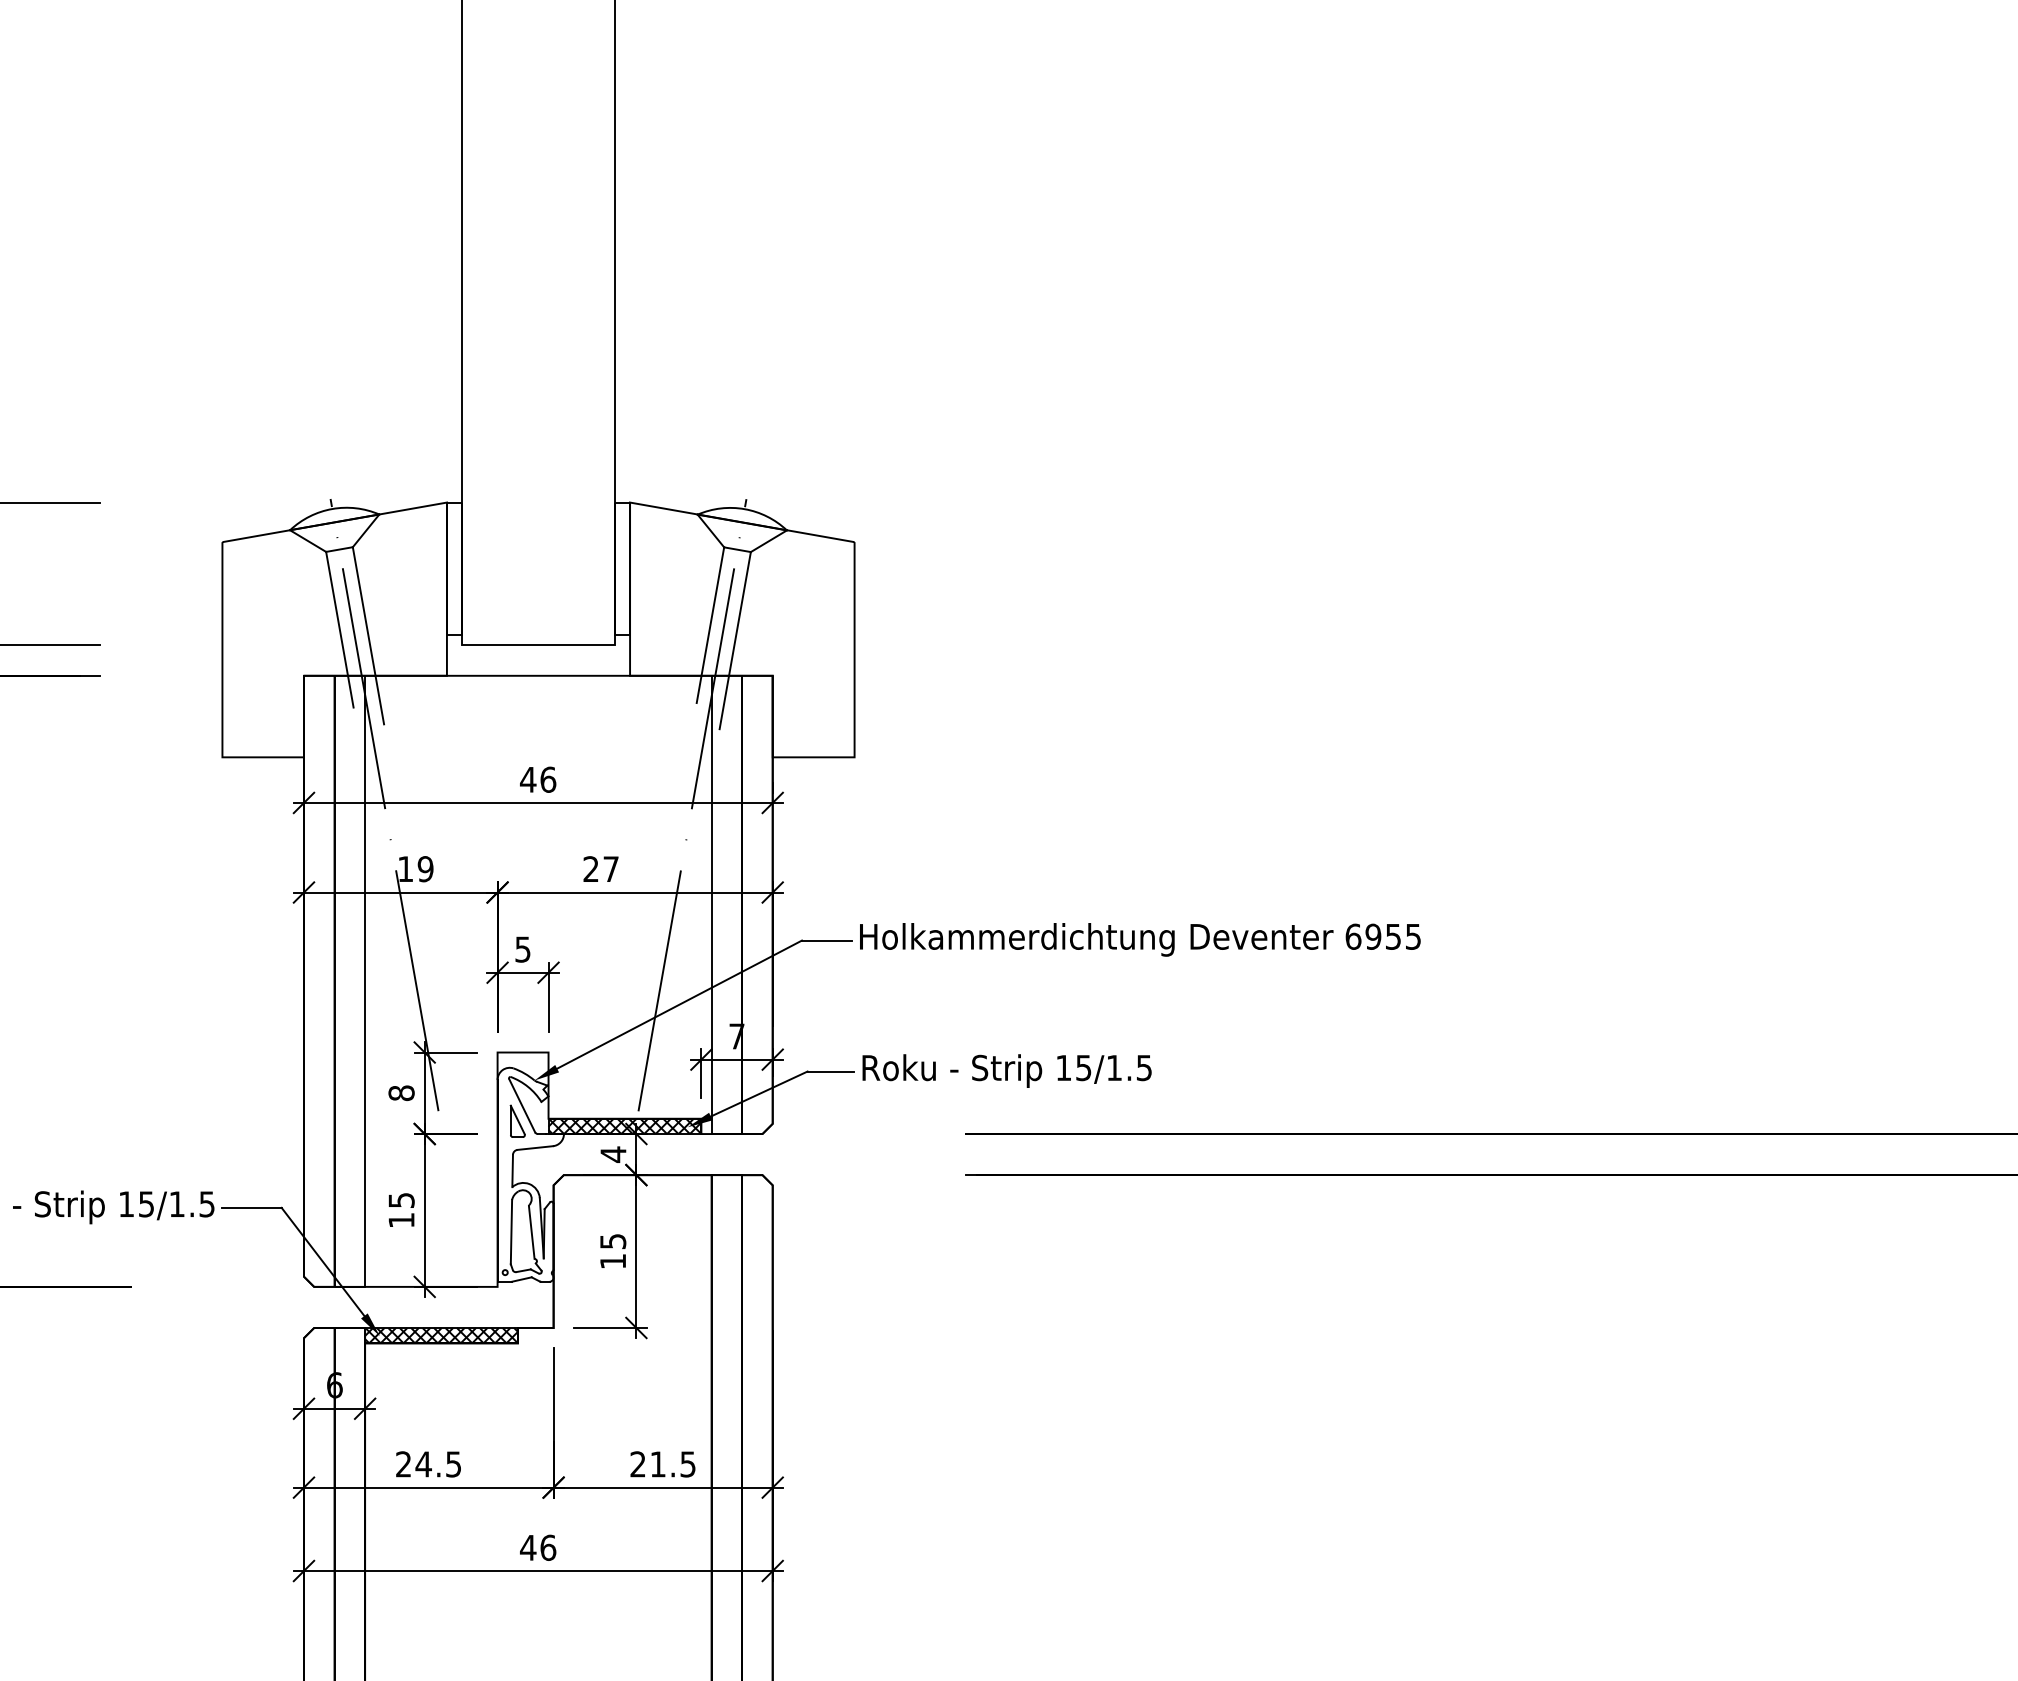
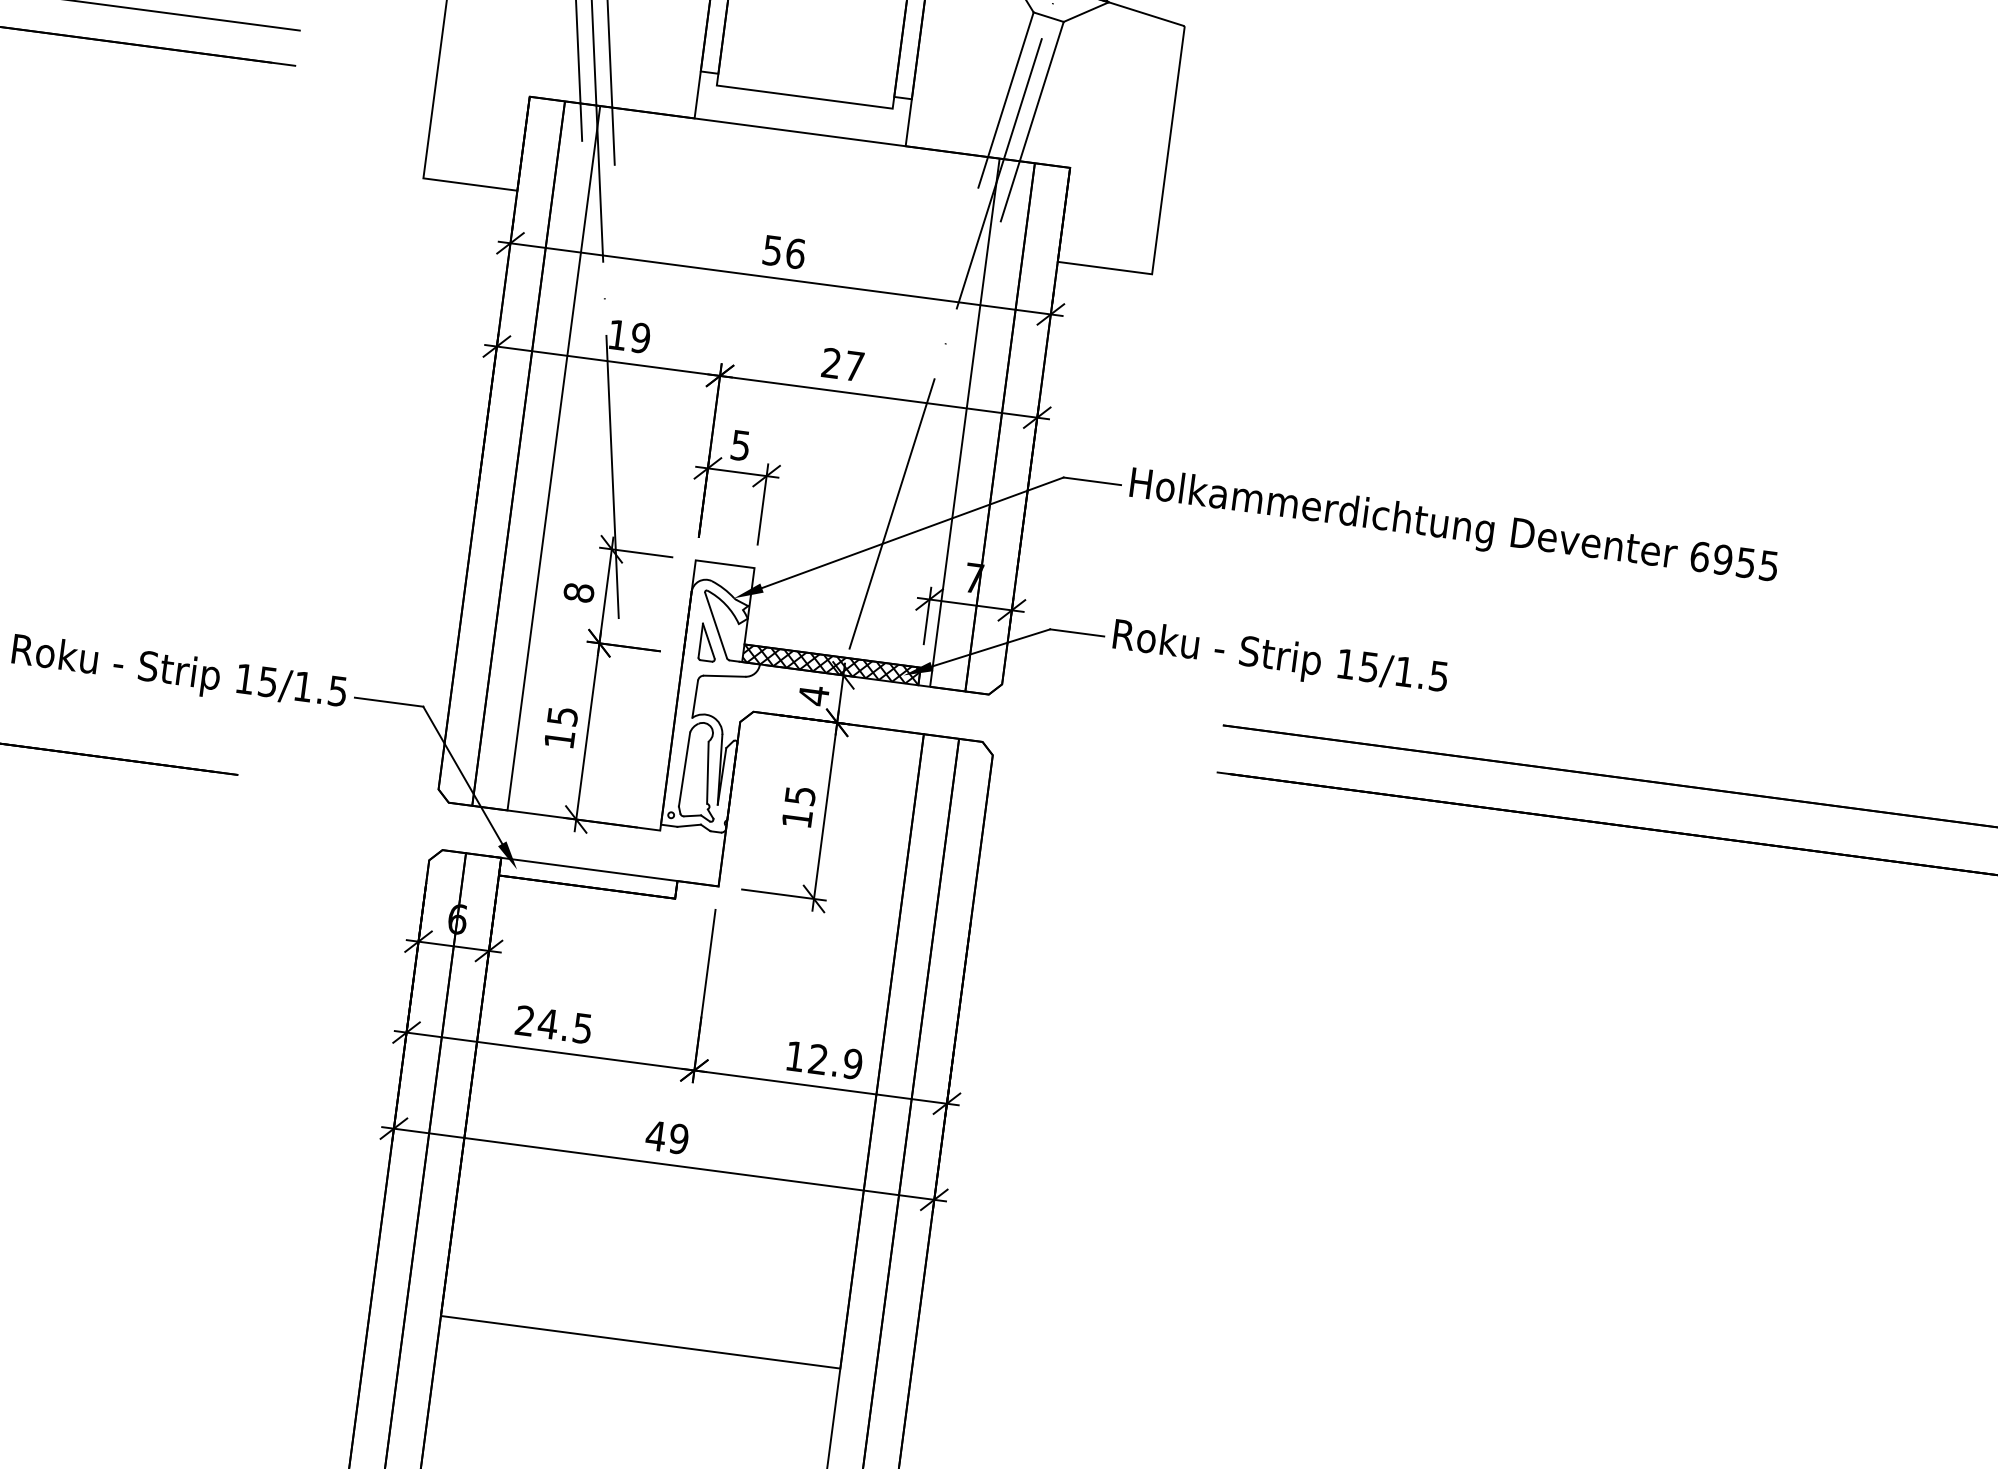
text: (528, 779) -> (772, 250), 46 -> 56
hatch: (441, 1335) -> (588, 878), removed
text: (662, 1464) -> (823, 1060), 21.5 -> 12.9
text: (548, 1547) -> (679, 1138), 46 -> 49

